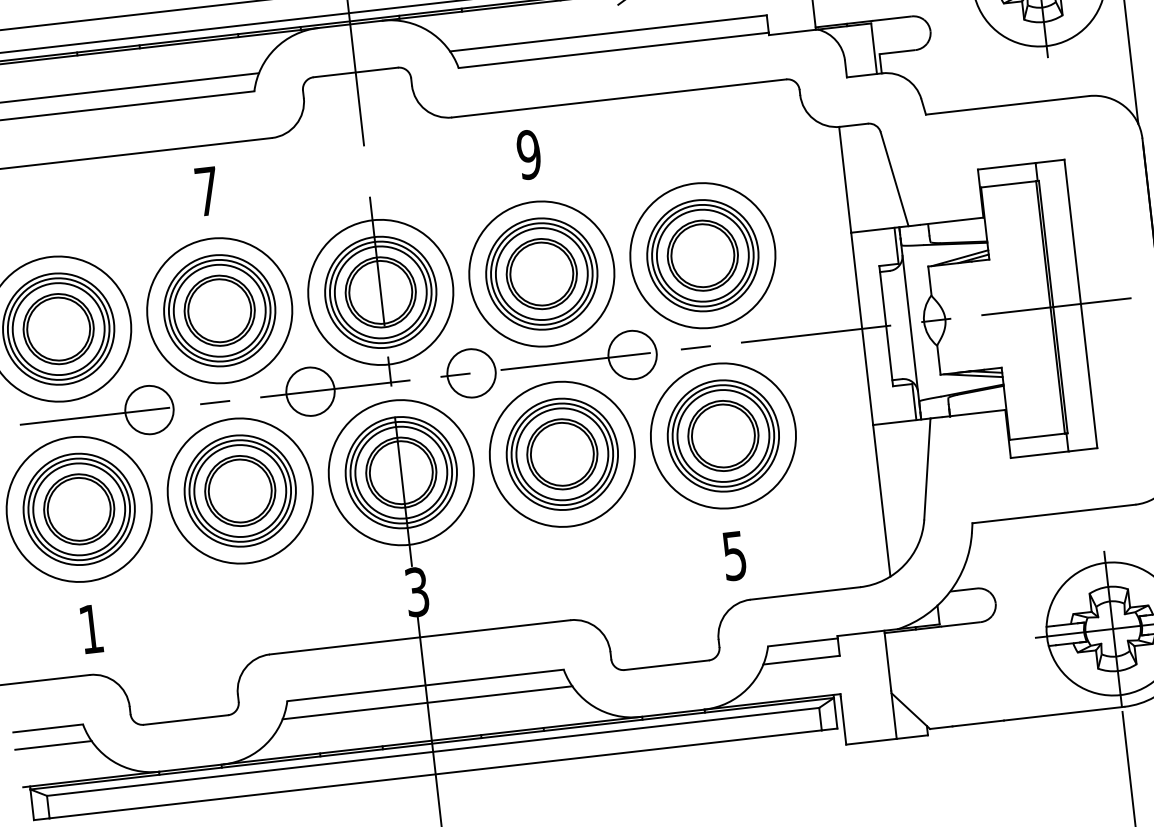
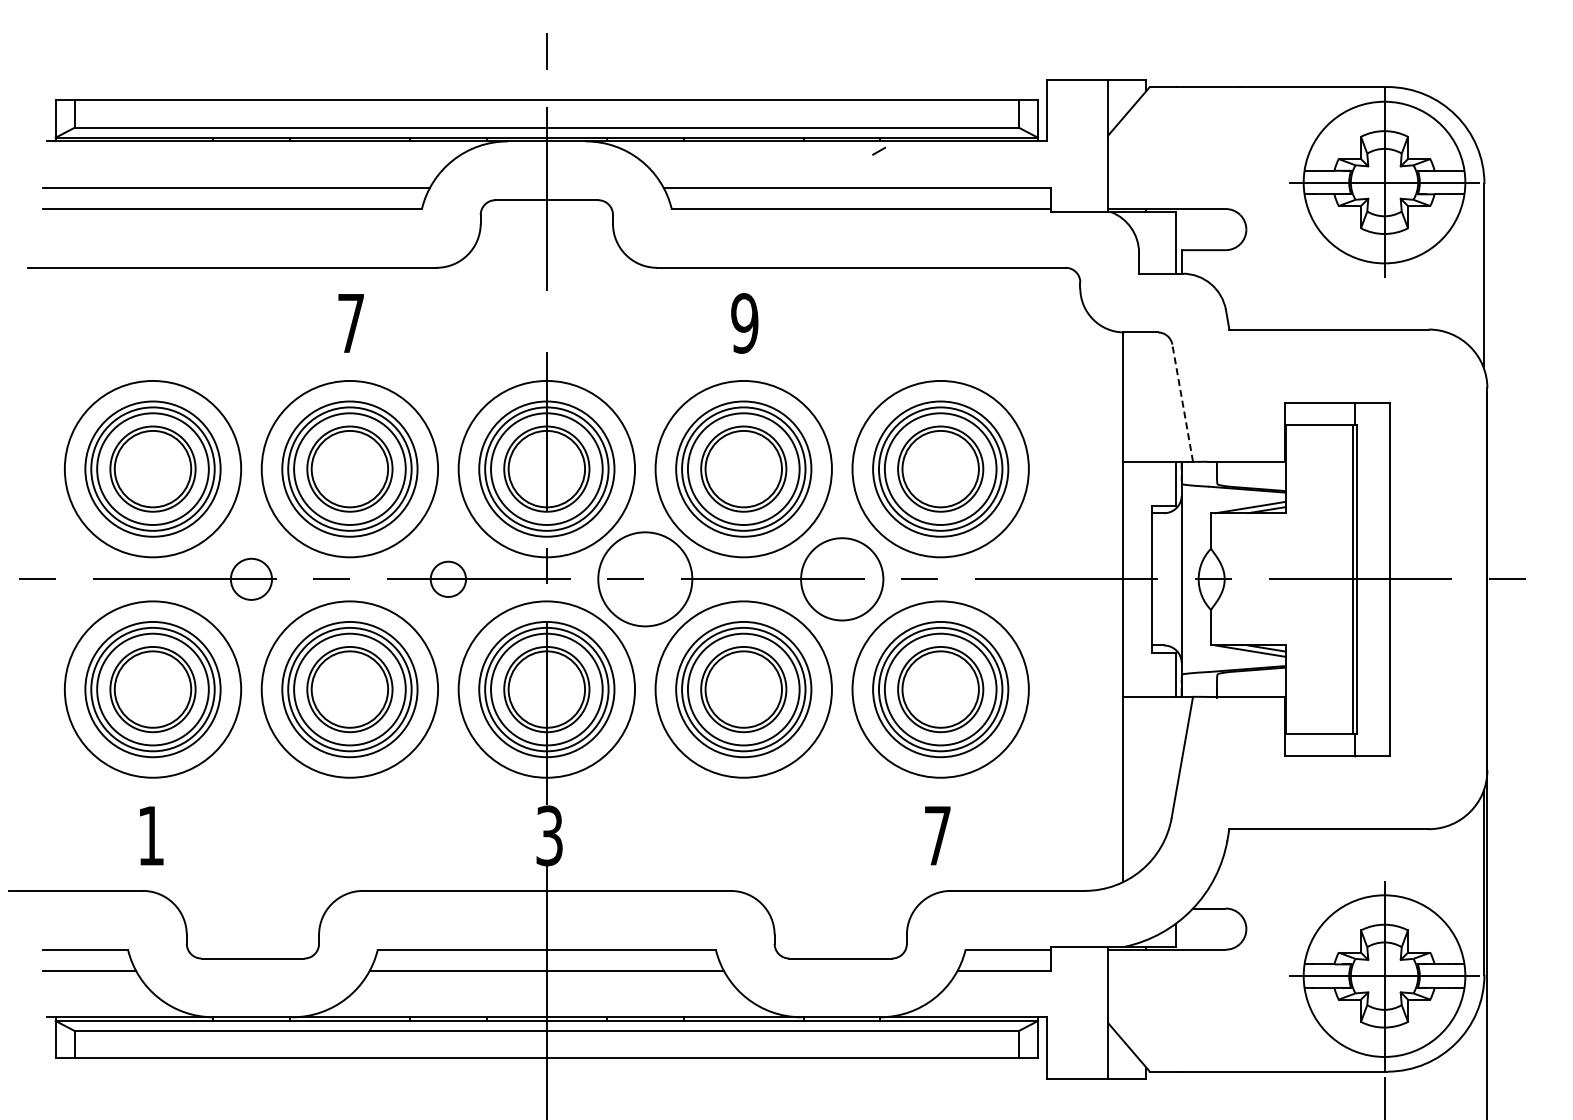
line: (894, 178) -> (1182, 402), solid -> dashed
circle: (631, 354) -> (841, 578), size x1.4
circle: (470, 372) -> (644, 578), size x1.6
circle: (310, 391) -> (448, 578), size x0.6
circle: (149, 409) -> (251, 578), size x0.7
text: (734, 556) -> (937, 836), 5 -> 7

